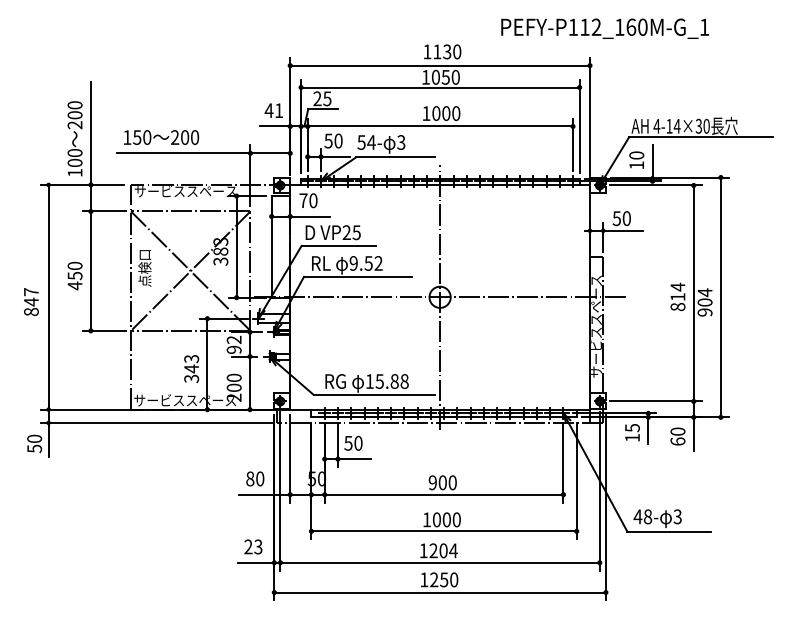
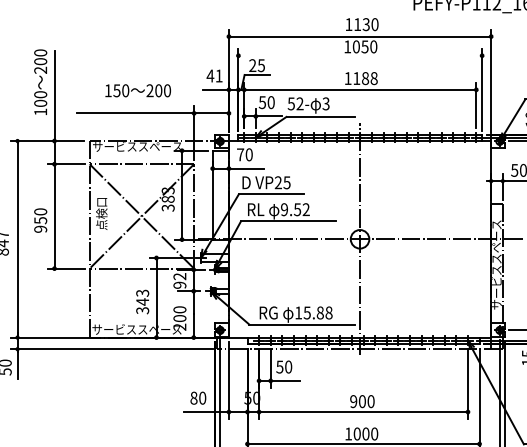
line: (440, 87) -> (360, 55), removed
text: (446, 113) -> (365, 78), 1000 -> 1188
text: (161, 137) -> (138, 90), moved
text: (74, 138) -> (40, 81), moved
text: (371, 142) -> (300, 103), 54- -> 52-
text: (74, 285) -> (40, 228), 450 -> 950

